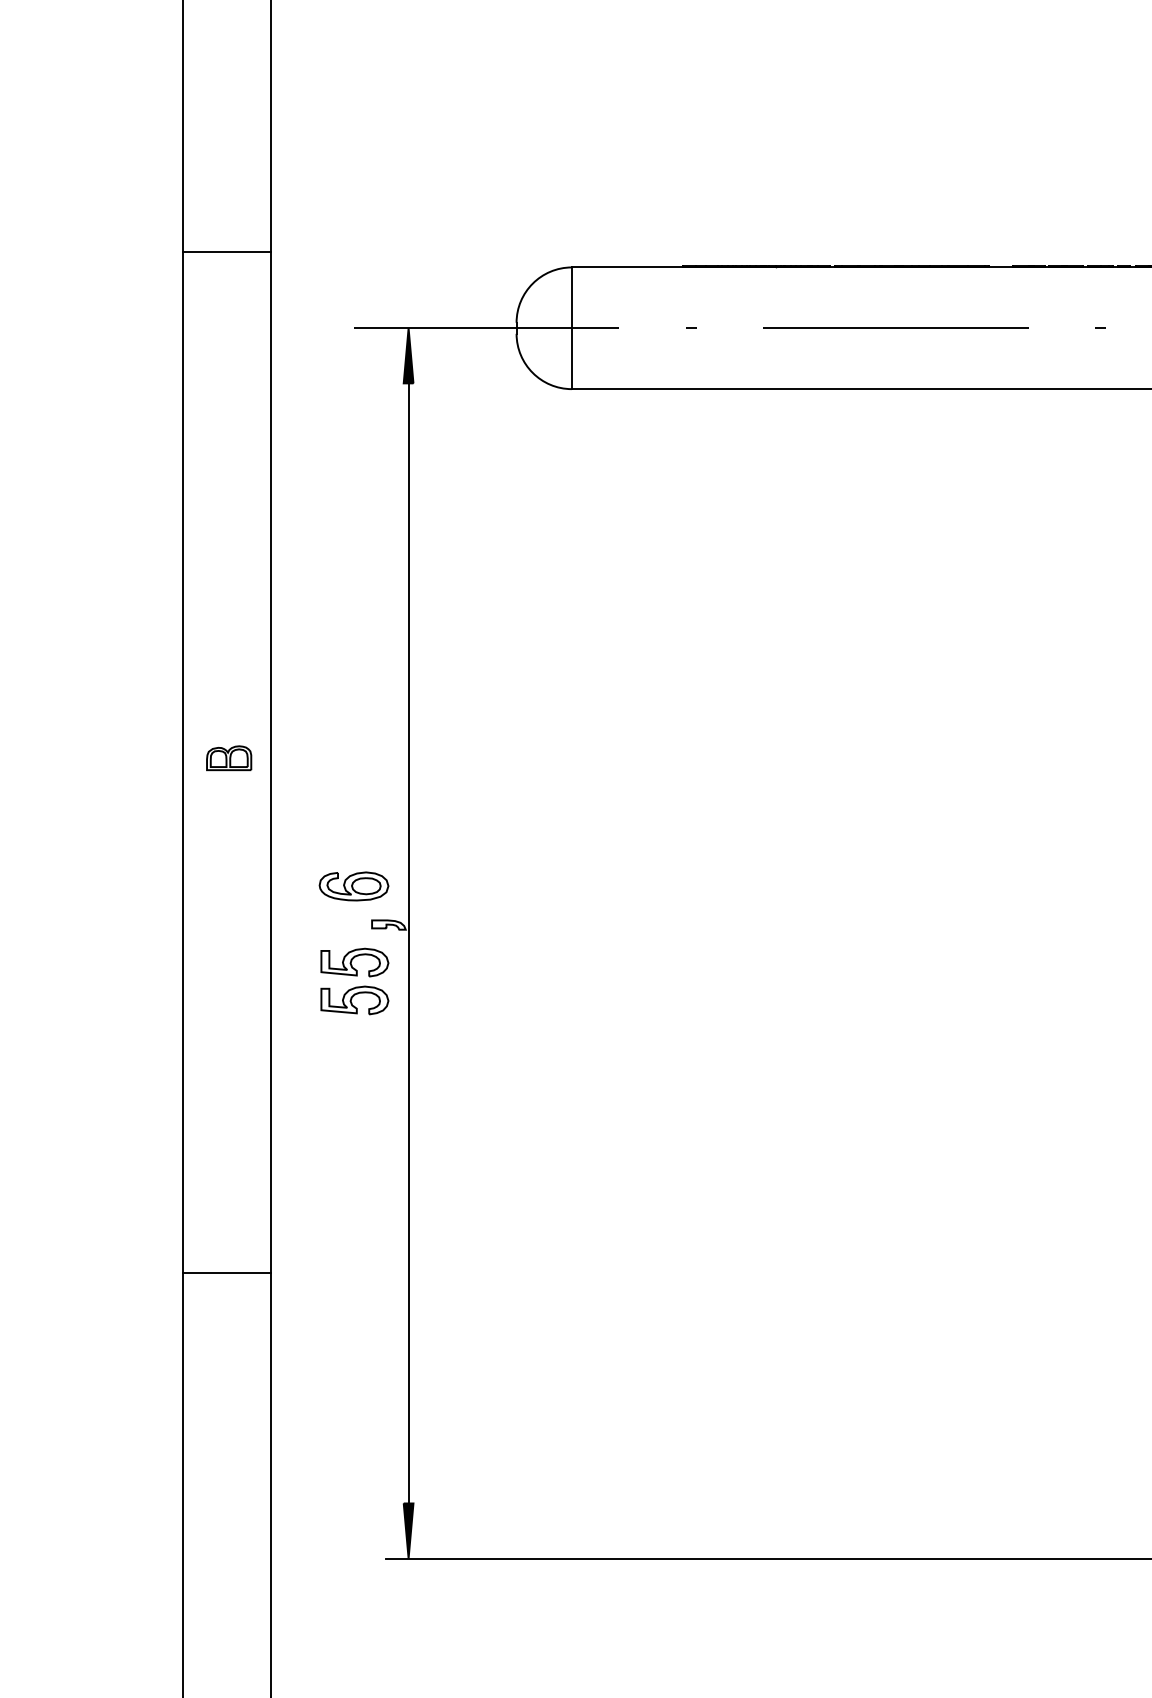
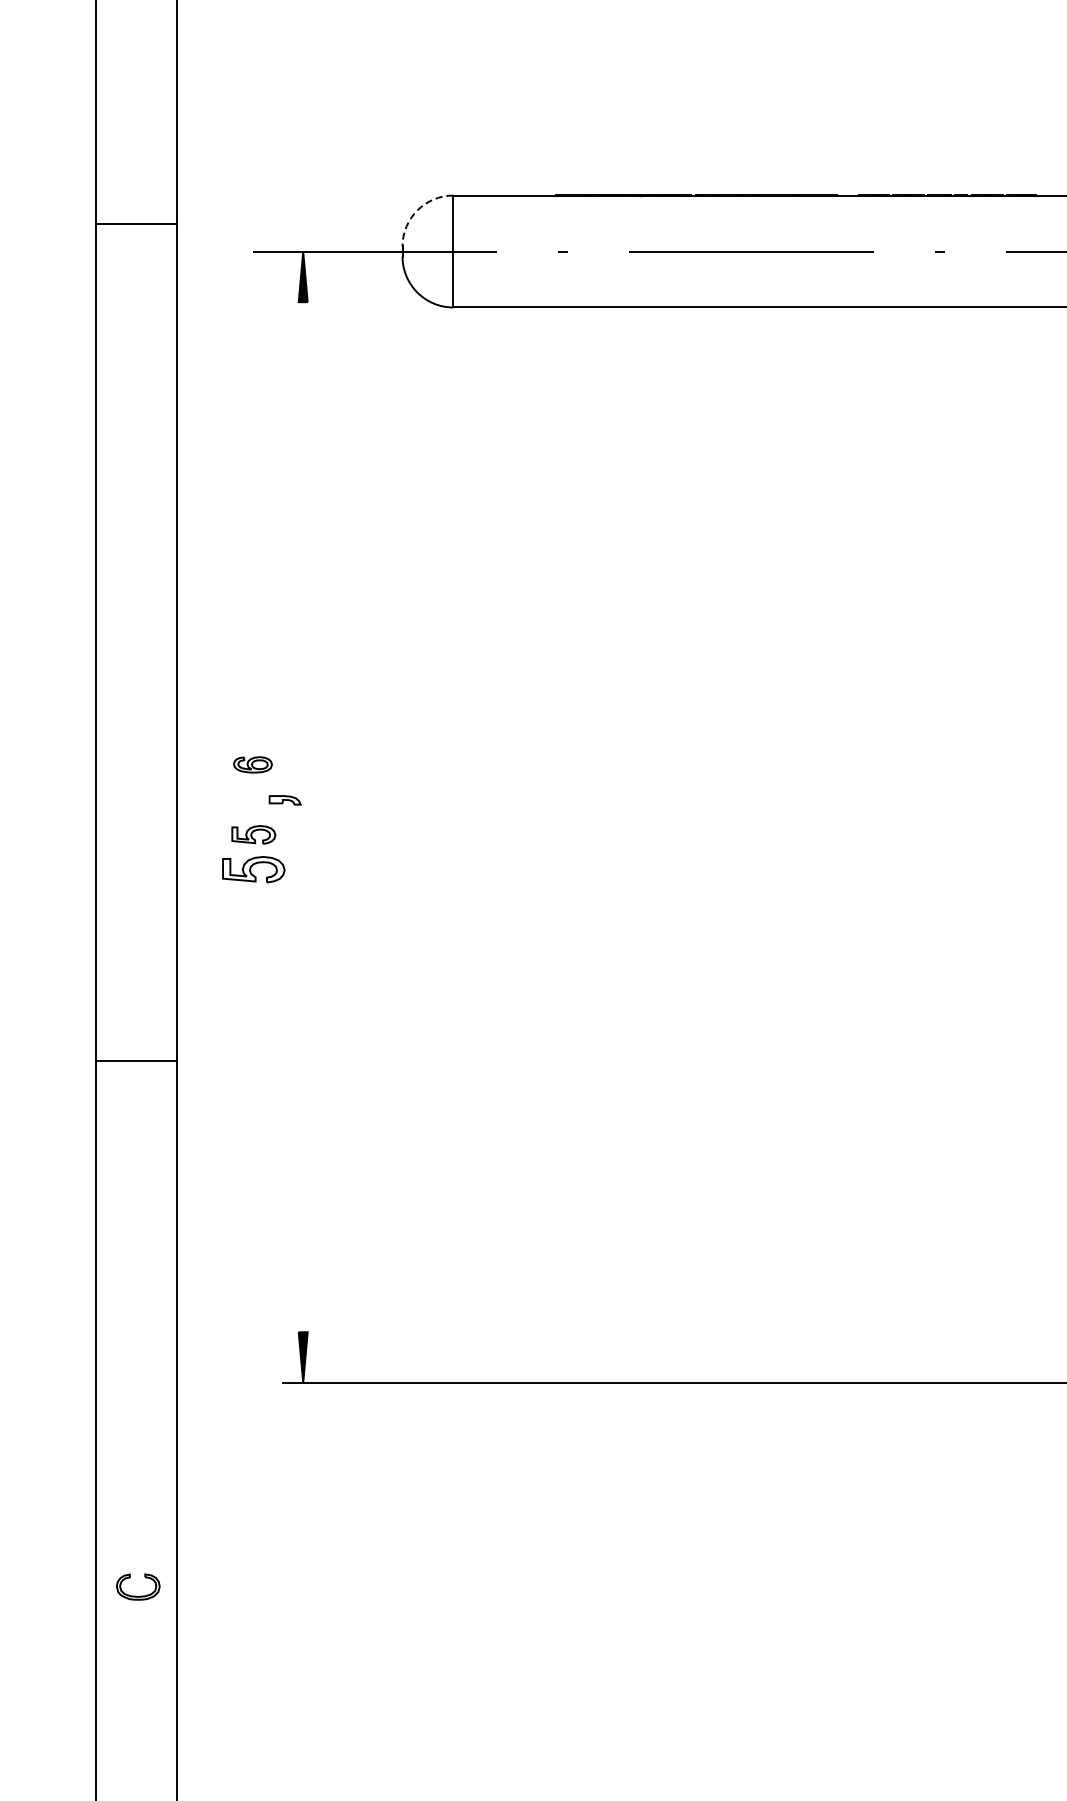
line: (227, 252) -> (136, 224), moved
arc: (532, 283) -> (417, 210), solid -> dashed
part: (229, 757) -> (138, 646), removed
part: (353, 886) -> (252, 764), size x0.6
line: (408, 943) -> (303, 817), removed
part: (354, 962) -> (253, 834), size x0.7
line: (227, 1273) -> (136, 1060), moved

